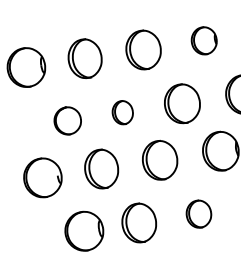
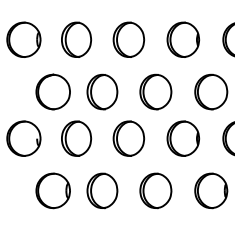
part: (203, 40) -> (182, 39), size x1.43
part: (122, 112) -> (102, 91), size x1.67
part: (66, 120) -> (52, 91), size x1.43
part: (198, 213) -> (155, 190), size x1.43

